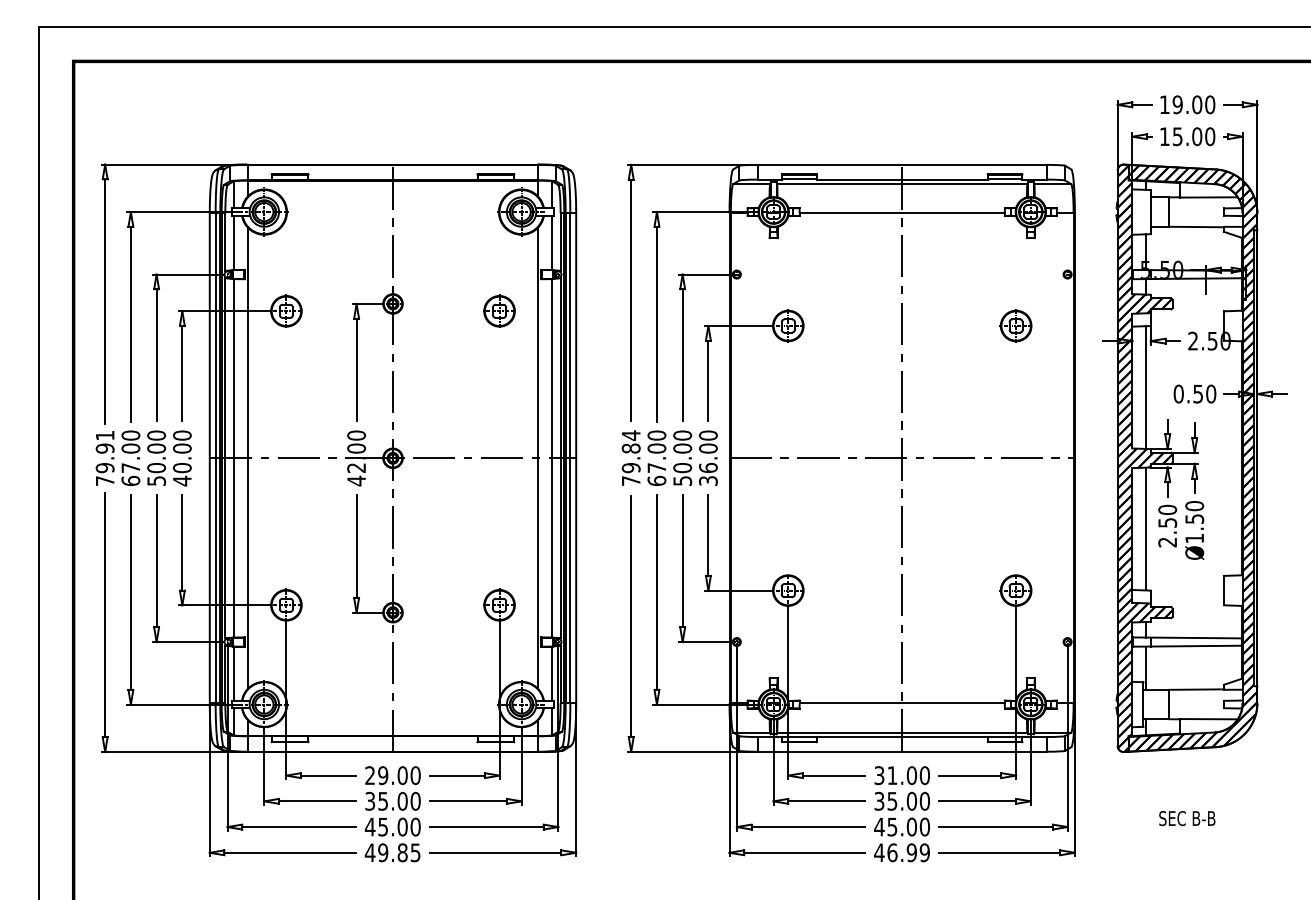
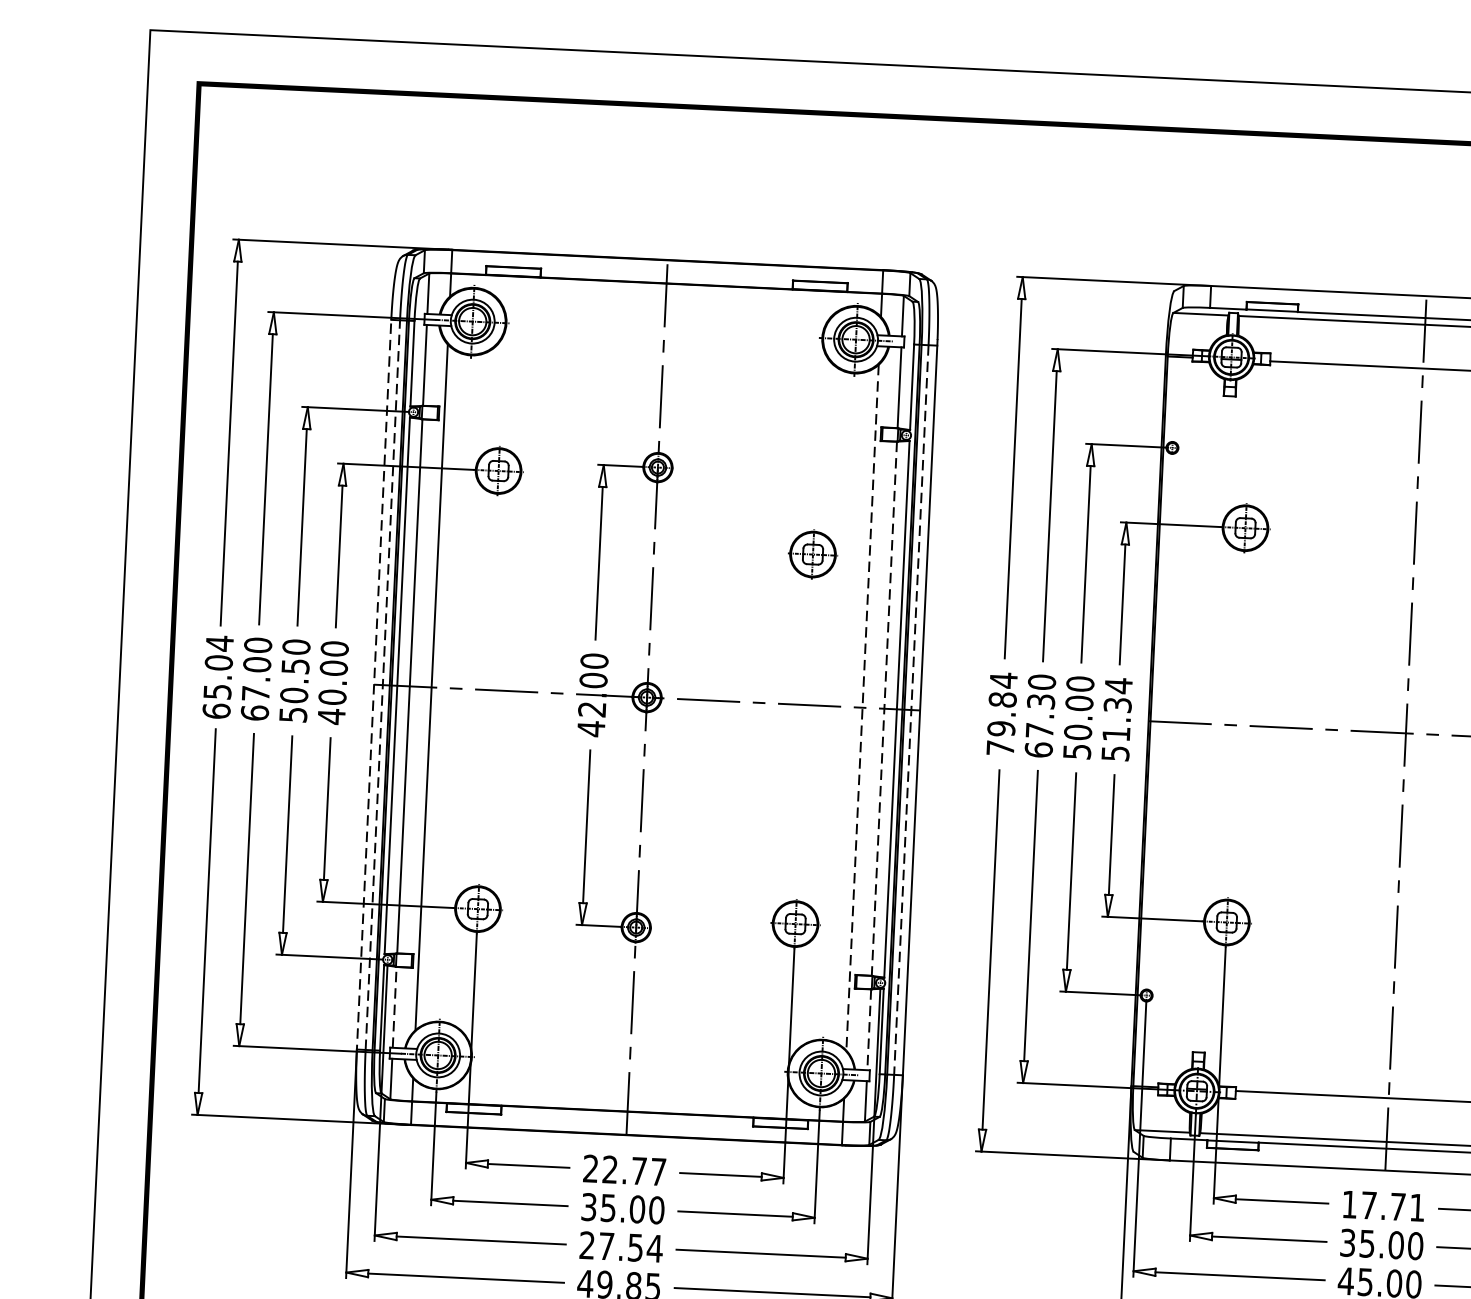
part: (499, 310) -> (812, 553), moved
text: (156, 448) -> (295, 666), 50.00 -> 50.50
text: (656, 448) -> (1040, 701), 67.00 -> 67.30
text: (708, 457) -> (1117, 718), 36.00 -> 51.34
text: (104, 458) -> (217, 677), 79.91 -> 65.04
line: (215, 458) -> (382, 685), solid -> dashed
line: (537, 458) -> (862, 708), solid -> dashed
line: (552, 458) -> (884, 709), solid -> dashed
line: (570, 458) -> (911, 710), solid -> dashed
line: (209, 460) -> (373, 687), solid -> dashed
line: (233, 673) -> (394, 1007), solid -> dashed
line: (552, 674) -> (869, 1030), solid -> dashed
text: (399, 775) -> (634, 1170), 29.00 -> 22.77
text: (901, 775) -> (1382, 1205), 31.00 -> 17.71
text: (392, 826) -> (620, 1246), 45.00 -> 27.54

